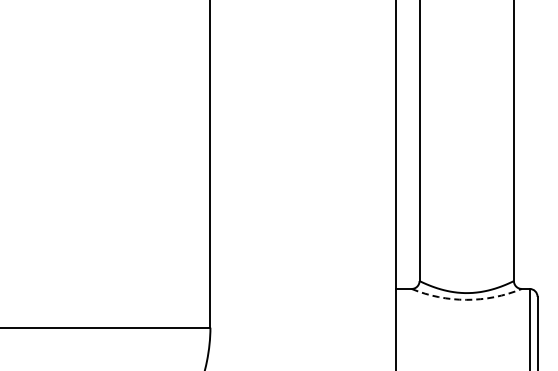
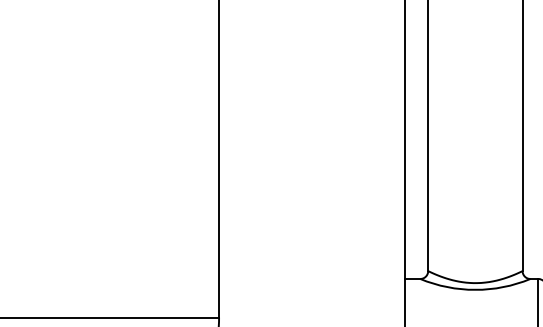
arc: (466, 299) -> (475, 289), dashed -> solid

